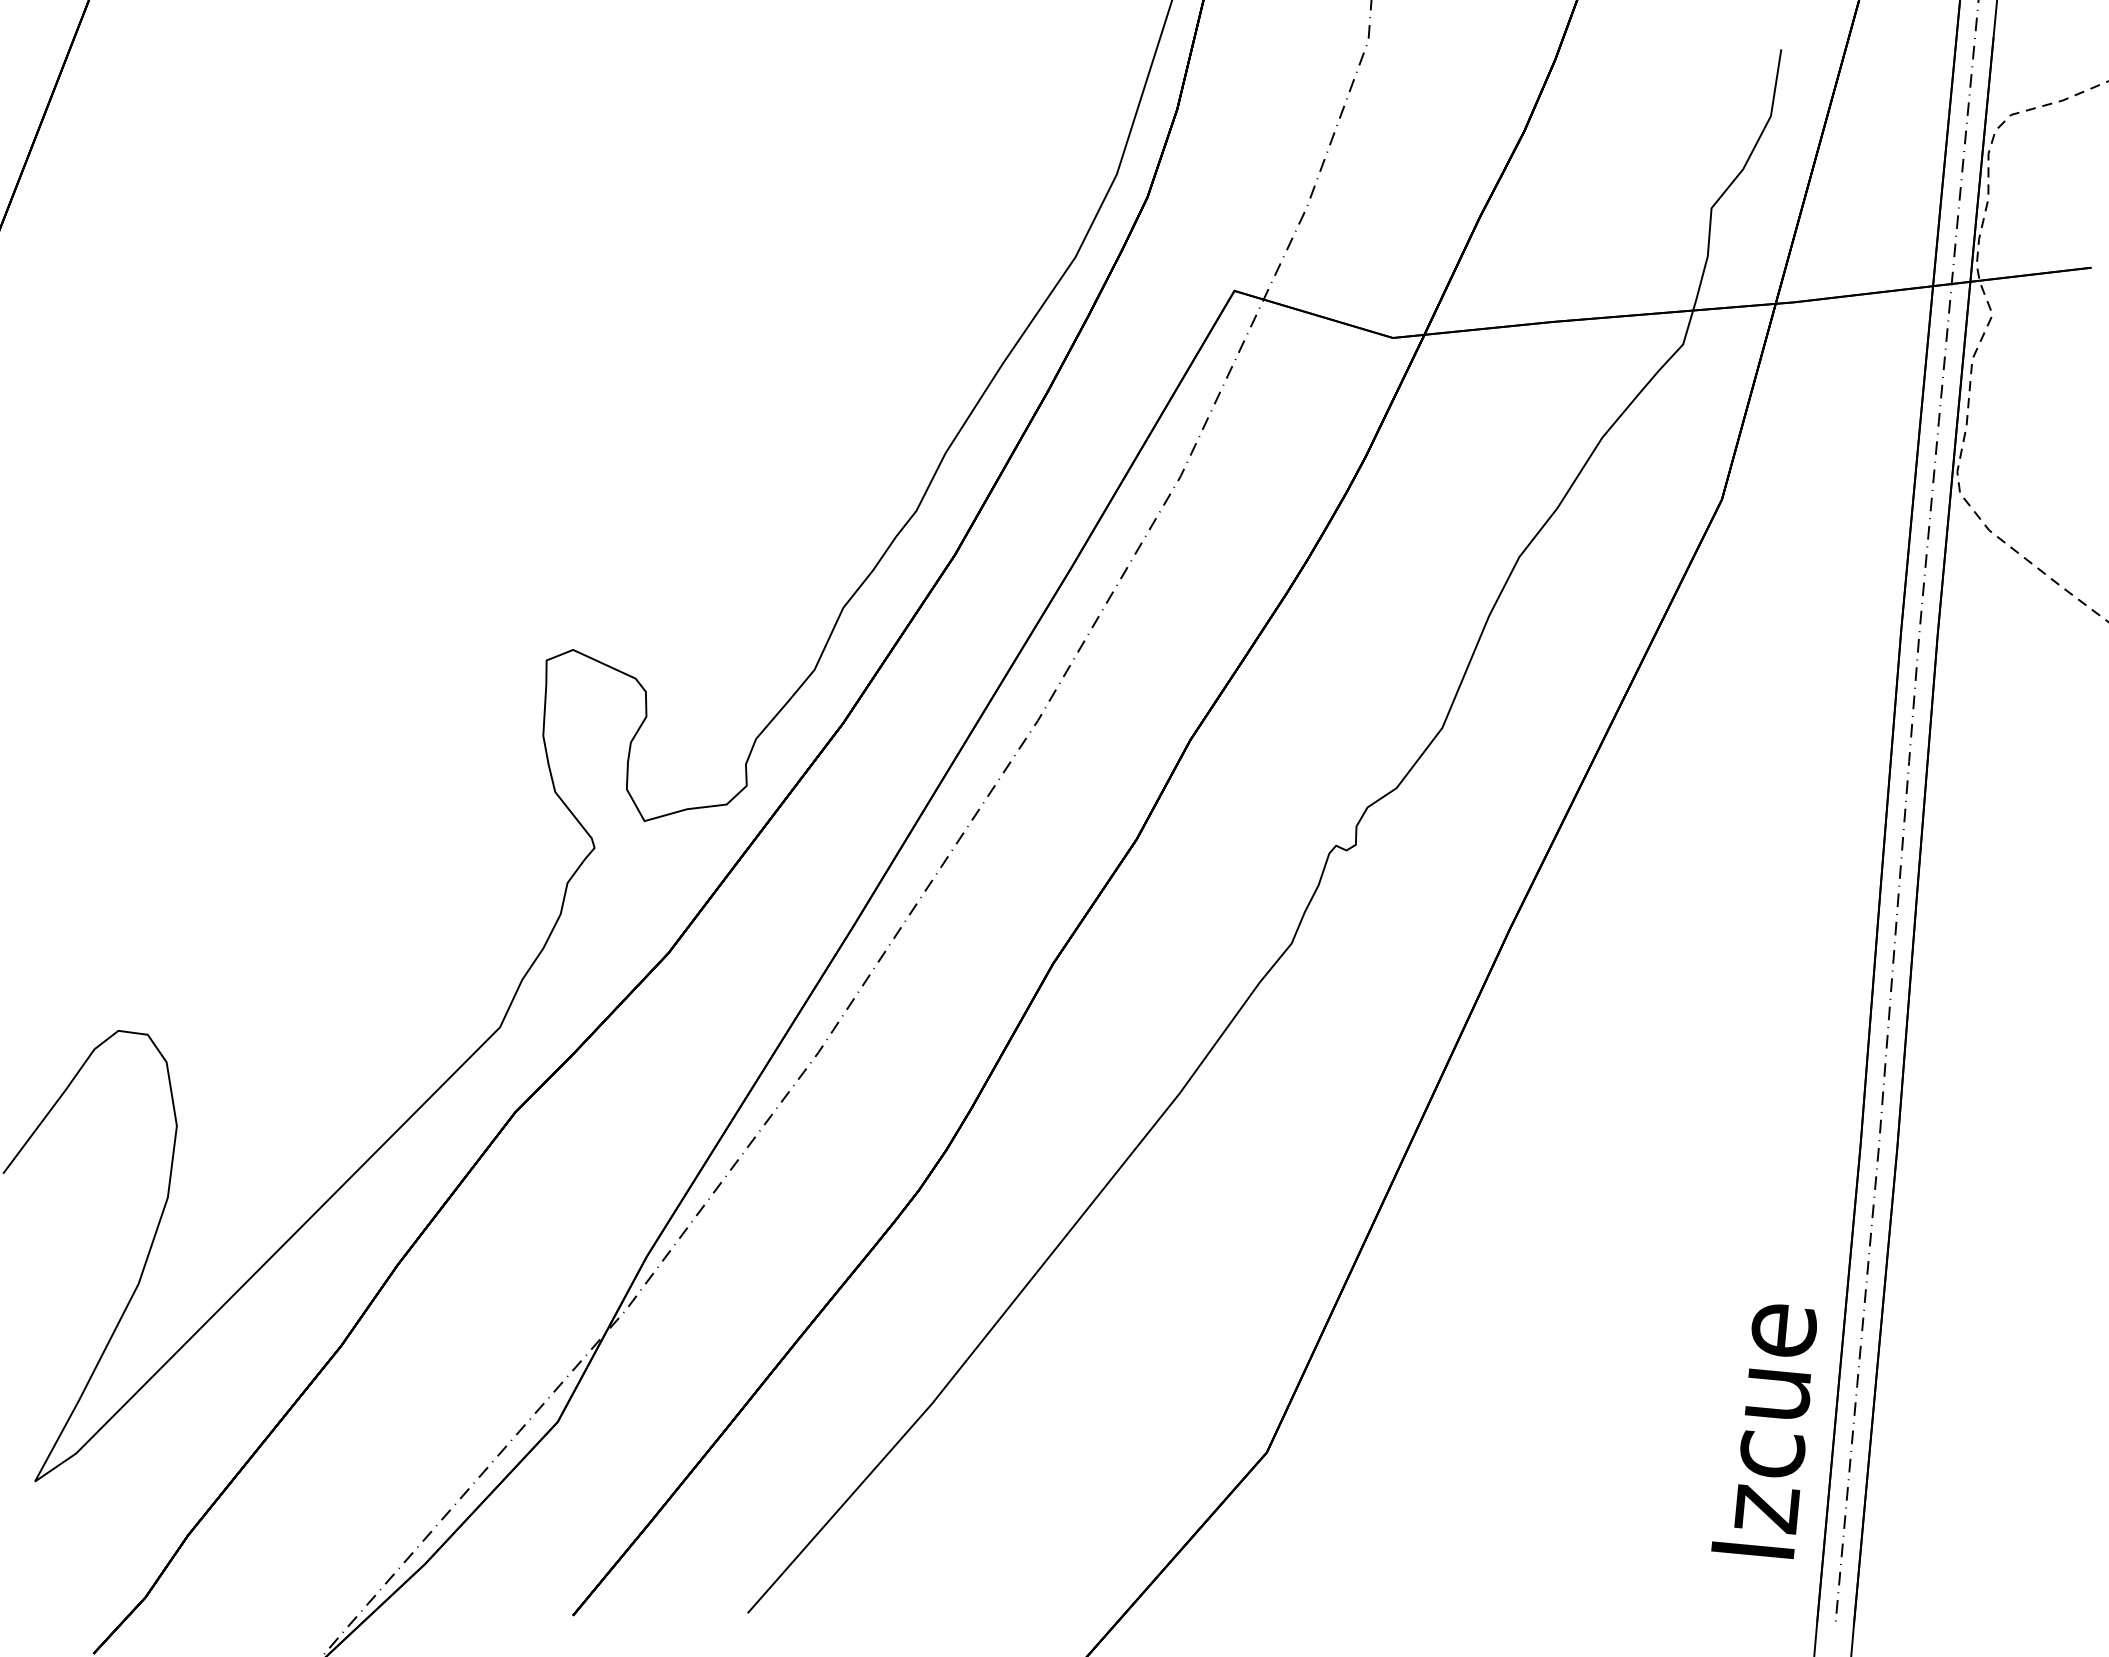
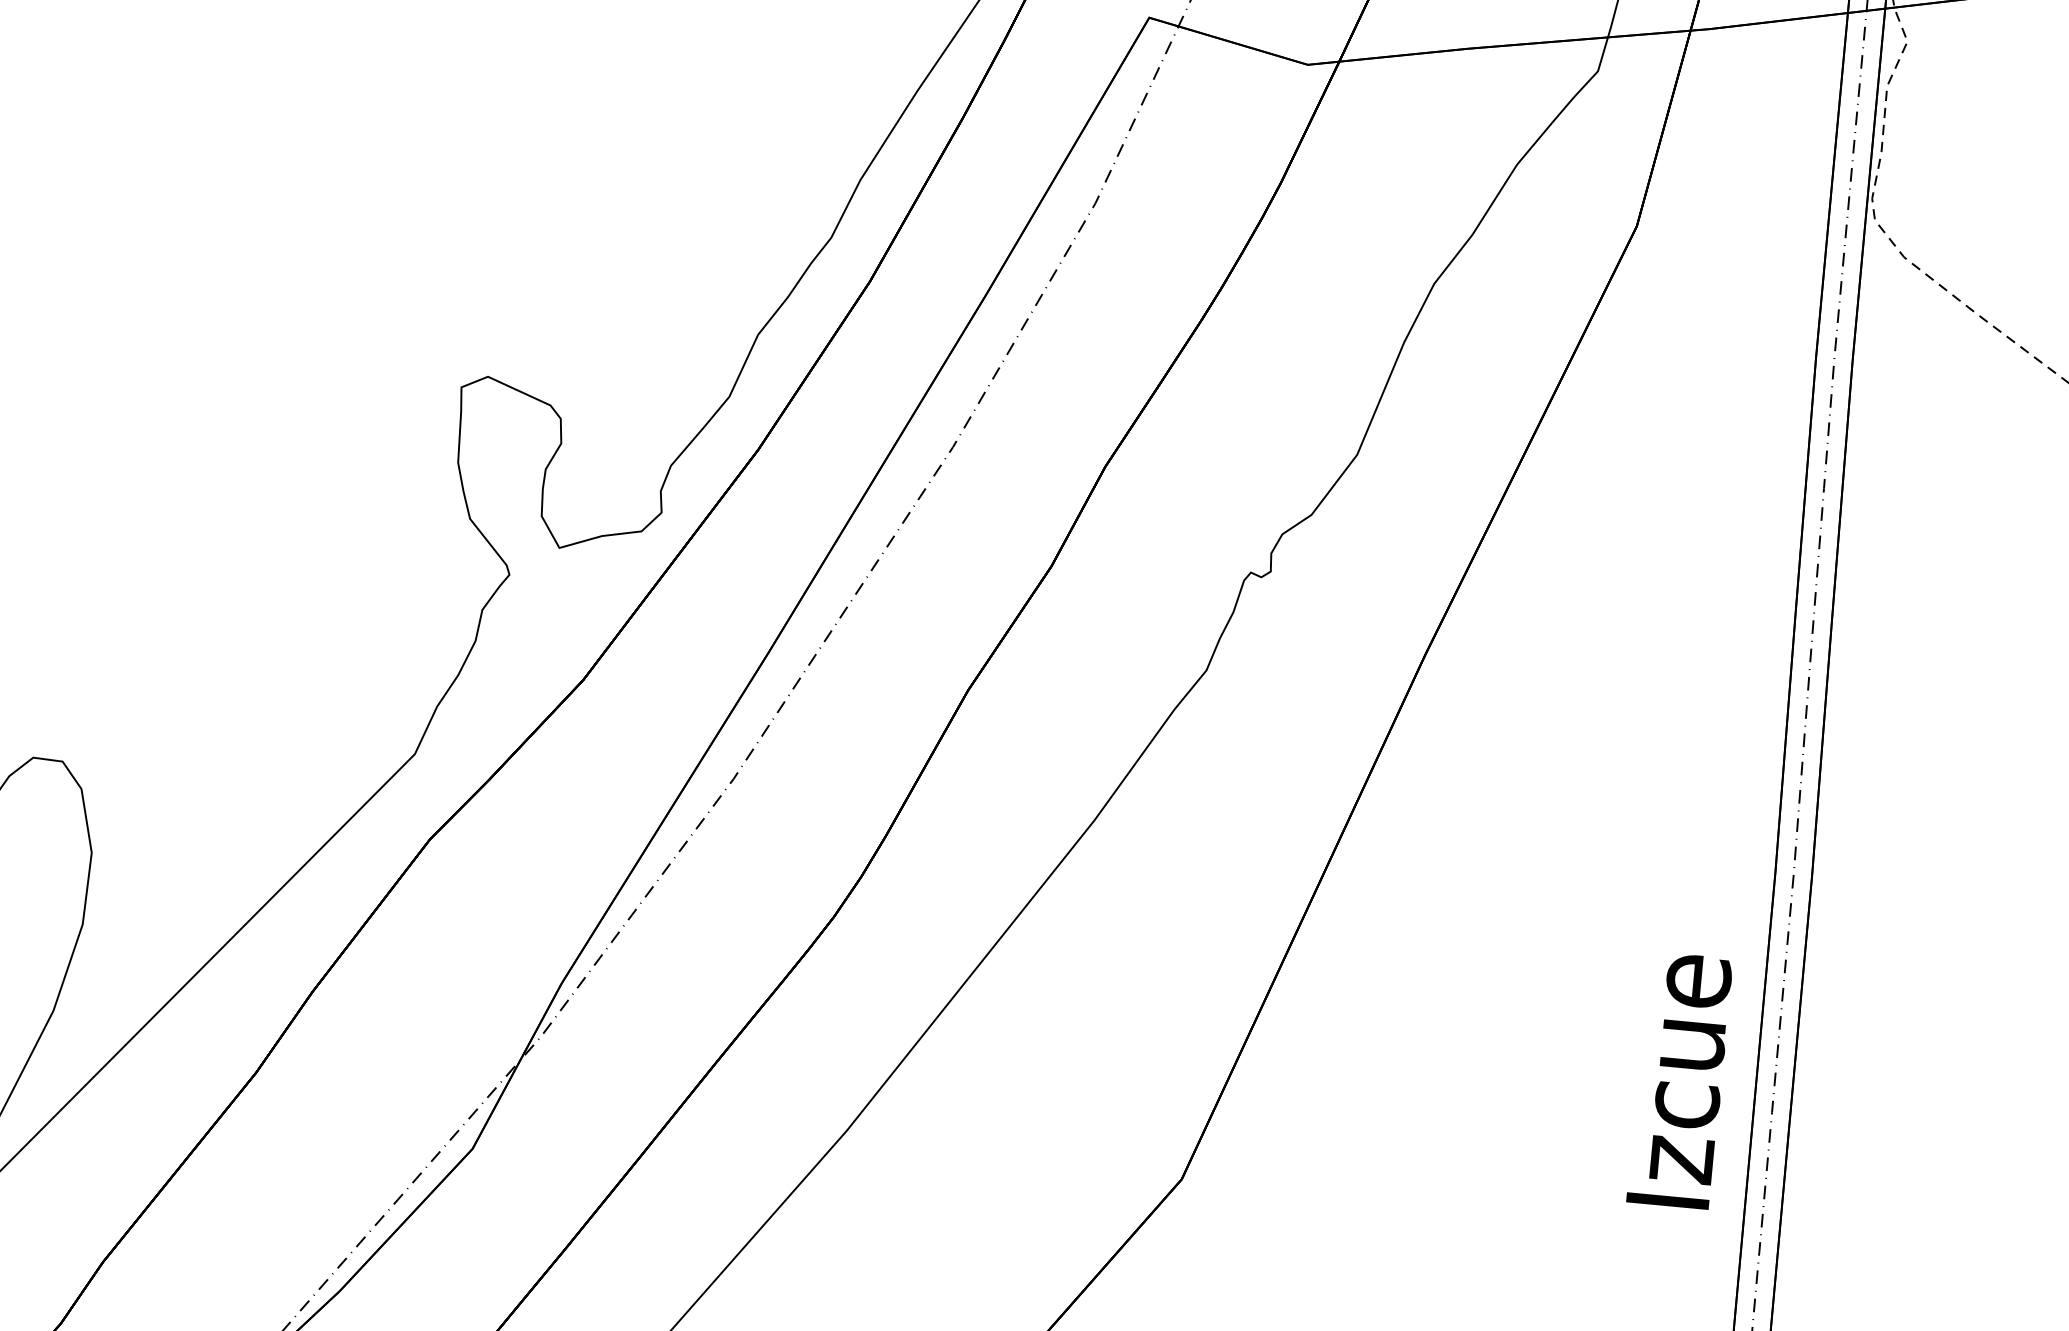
text: (1763, 1431) -> (1678, 1082), moved

